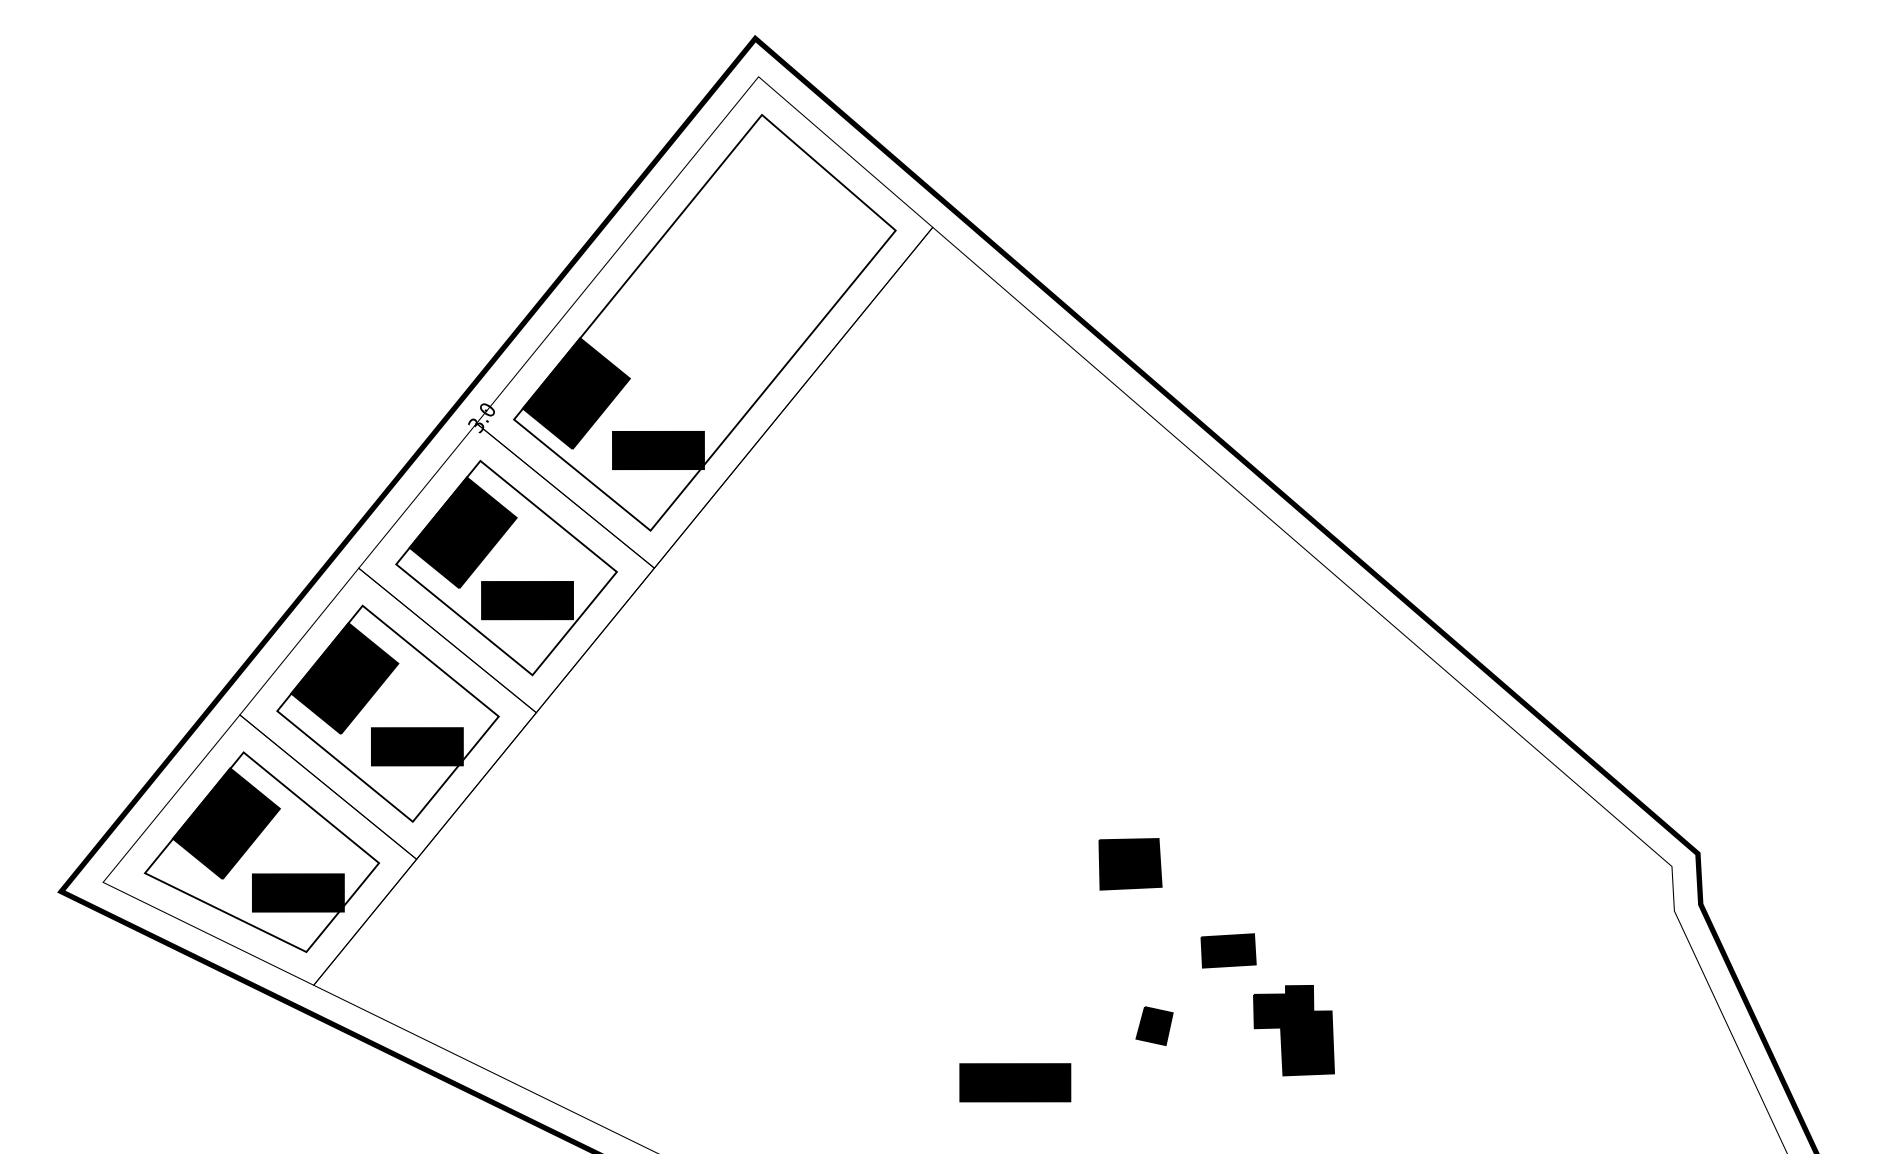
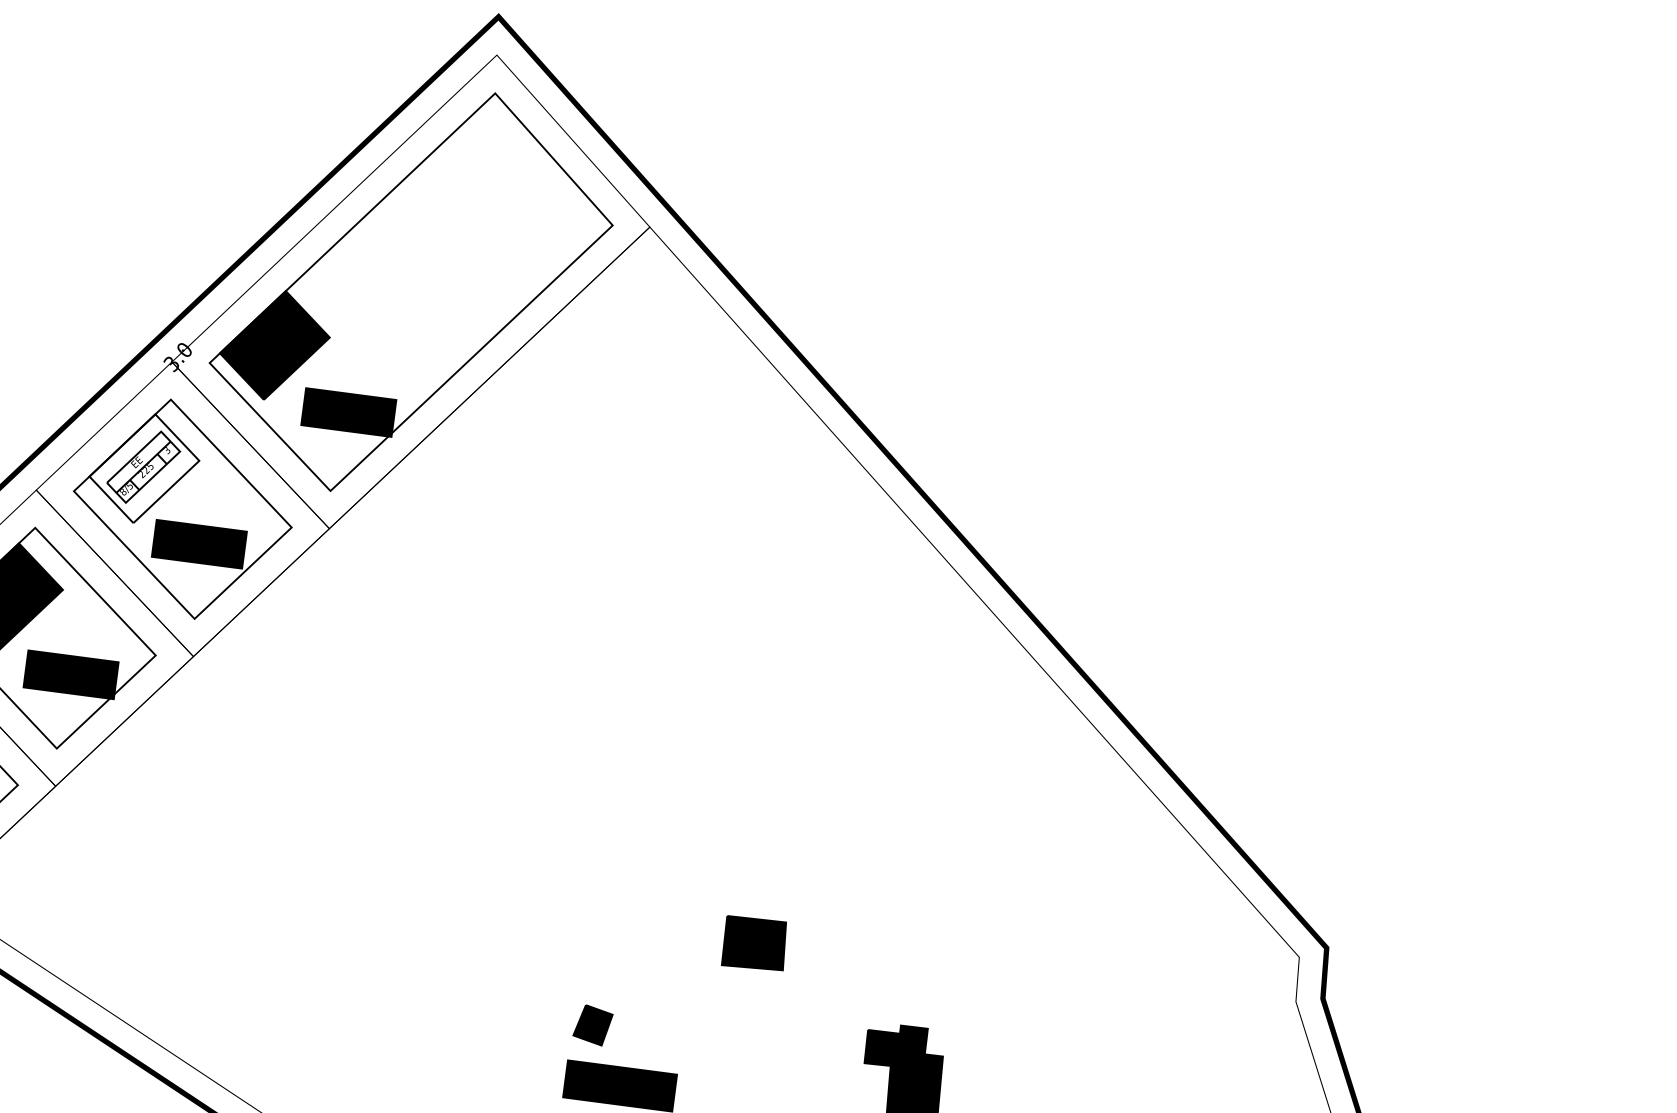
fill: (462, 532) -> (143, 468), removed
part: (1130, 864) -> (754, 944), moved
part: (1228, 950) -> (848, 982), removed
part: (1154, 1025) -> (593, 1024), moved

